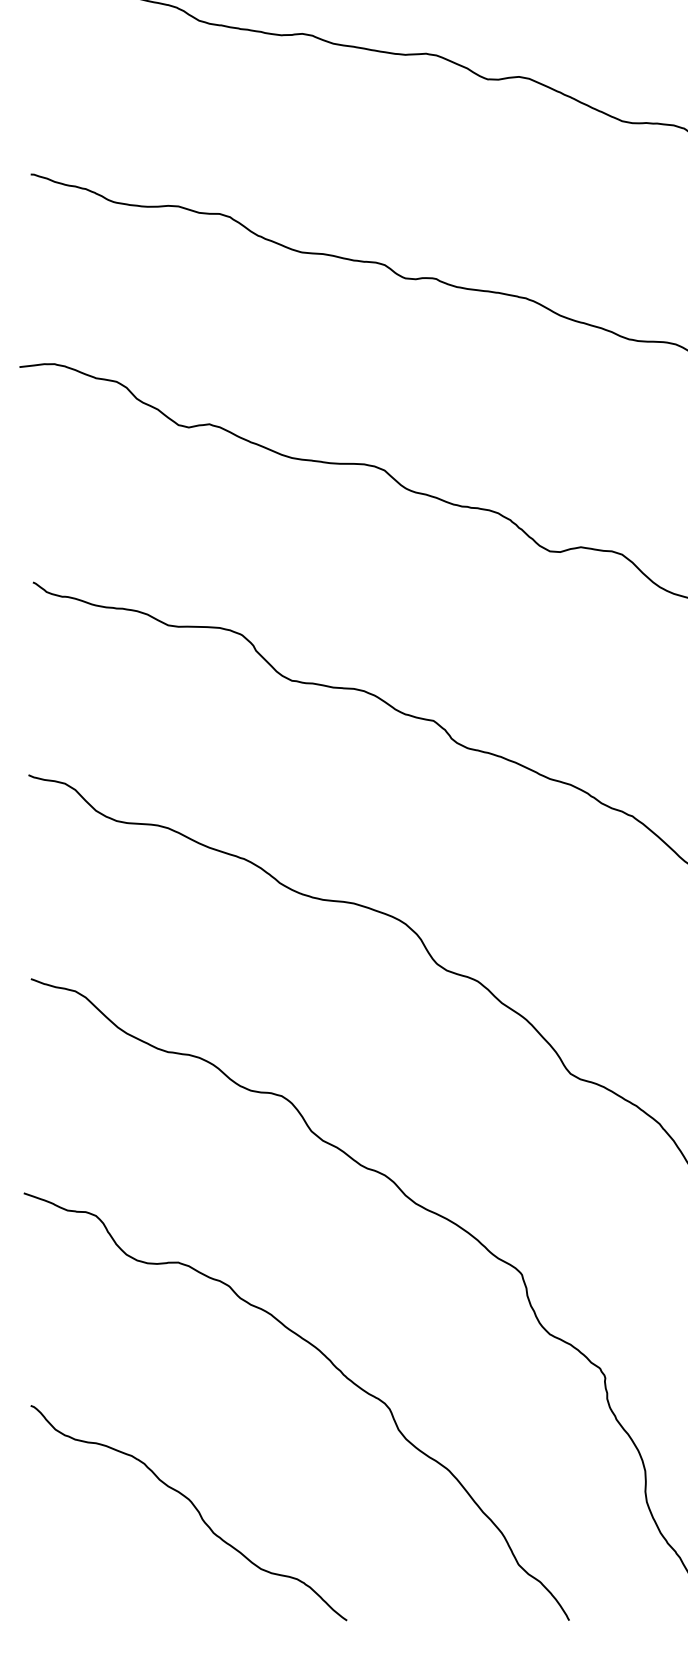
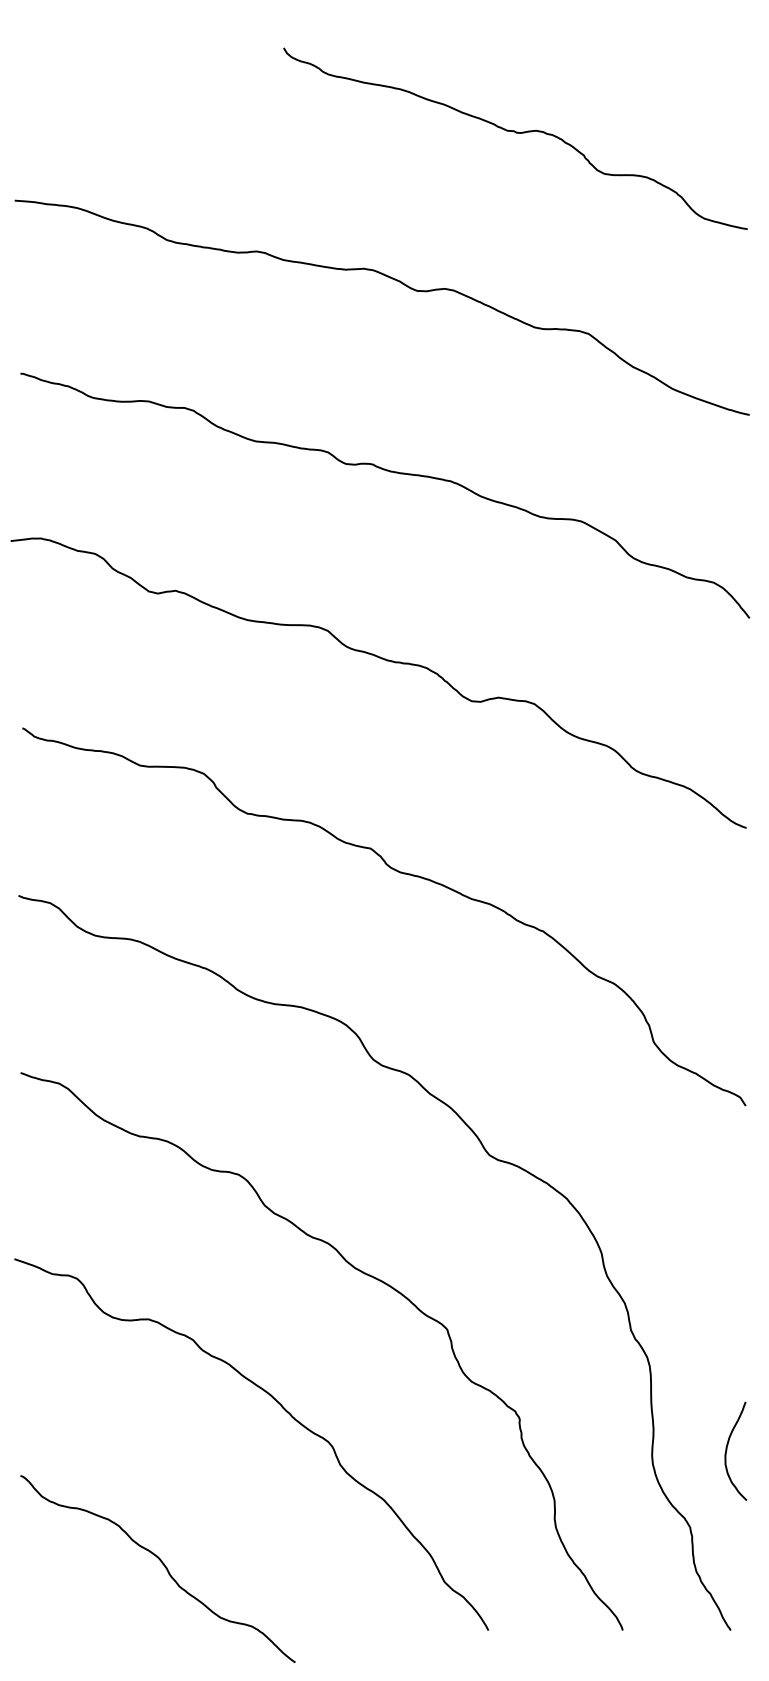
curve: (194, 1507) -> (162, 1564), moved

